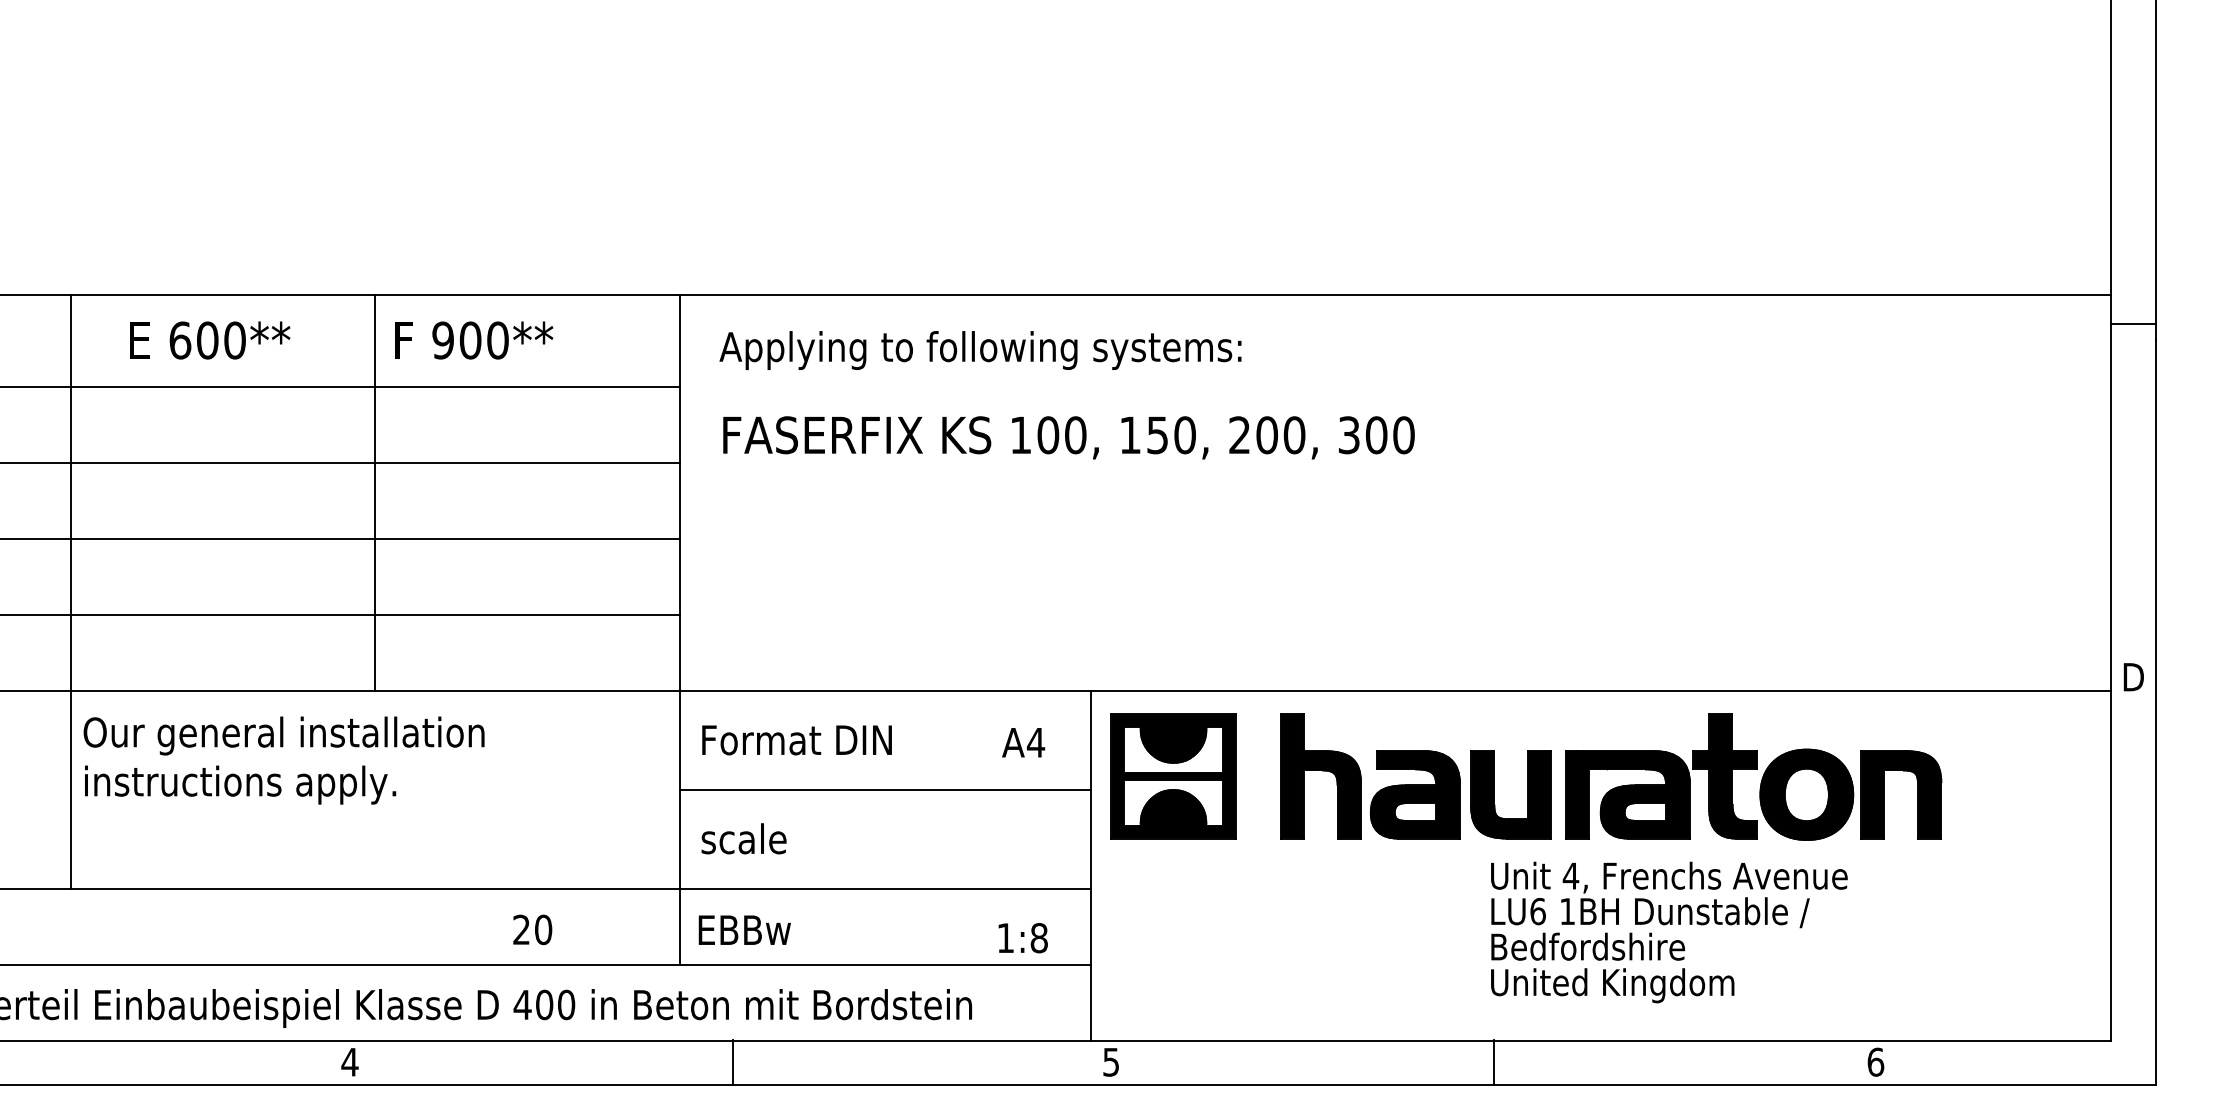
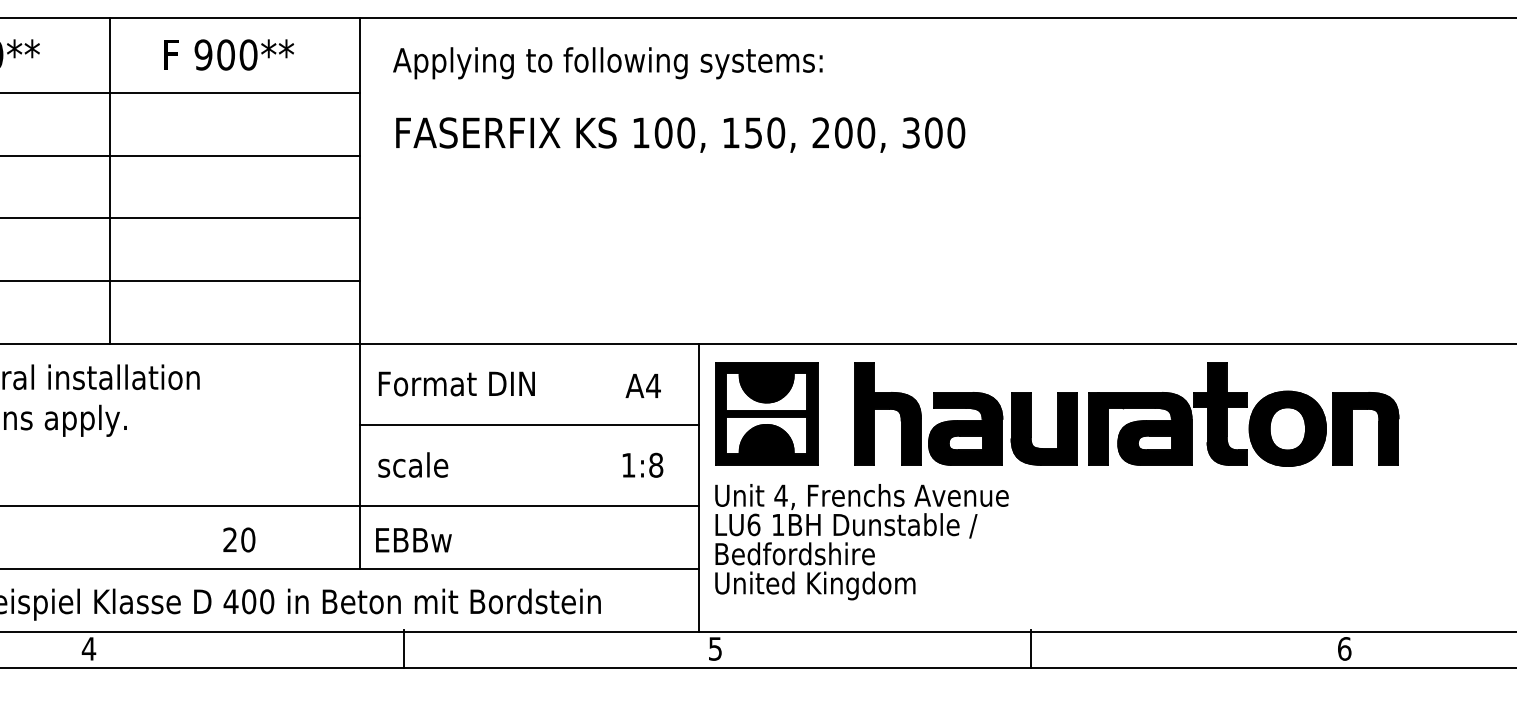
text: (474, 340) -> (229, 54), moved
text: (1669, 932) -> (862, 542), moved
text: (1022, 938) -> (642, 465), moved

